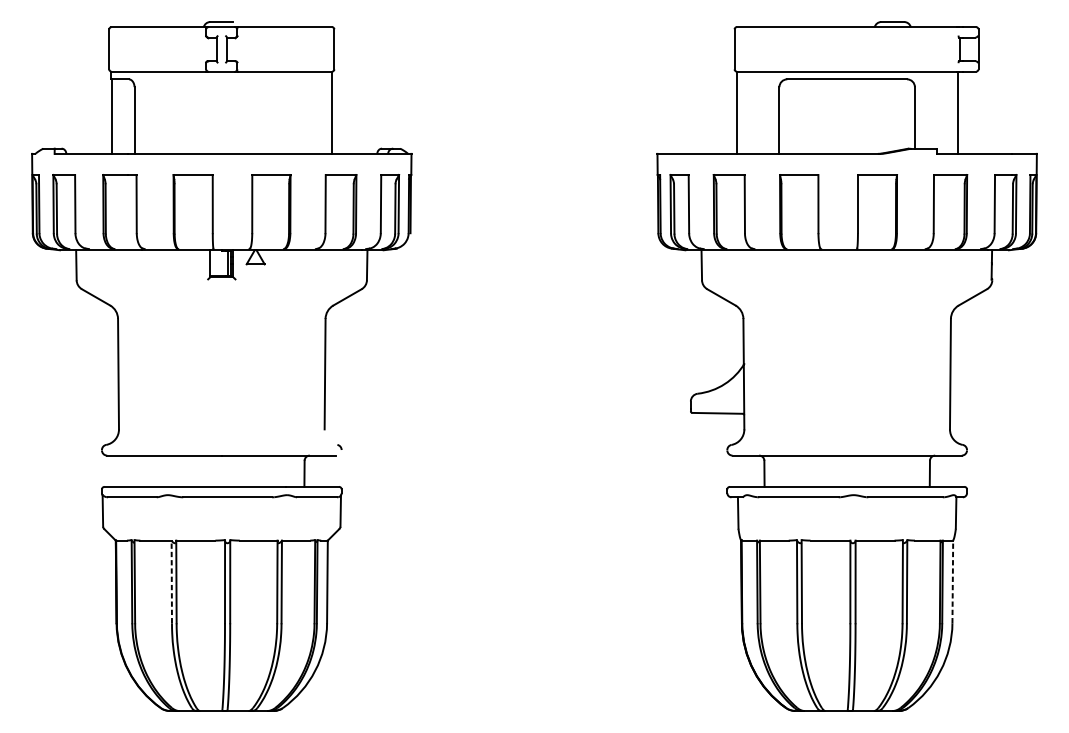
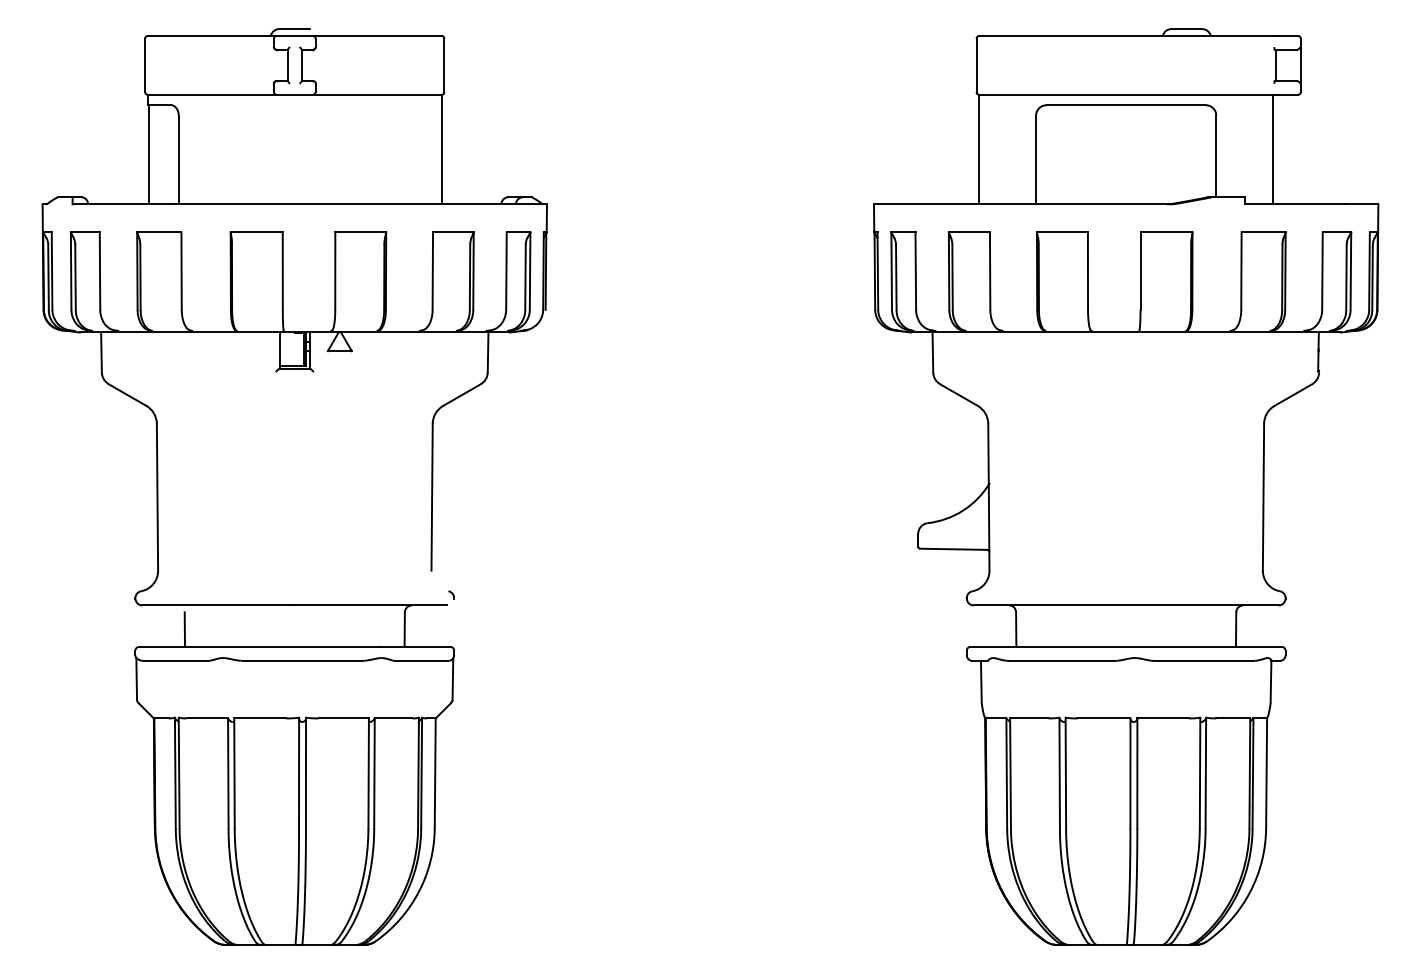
line: (138, 473) -> (184, 629), added
line: (952, 581) -> (1266, 772), dashed -> solid
line: (171, 582) -> (228, 773), dashed -> solid

